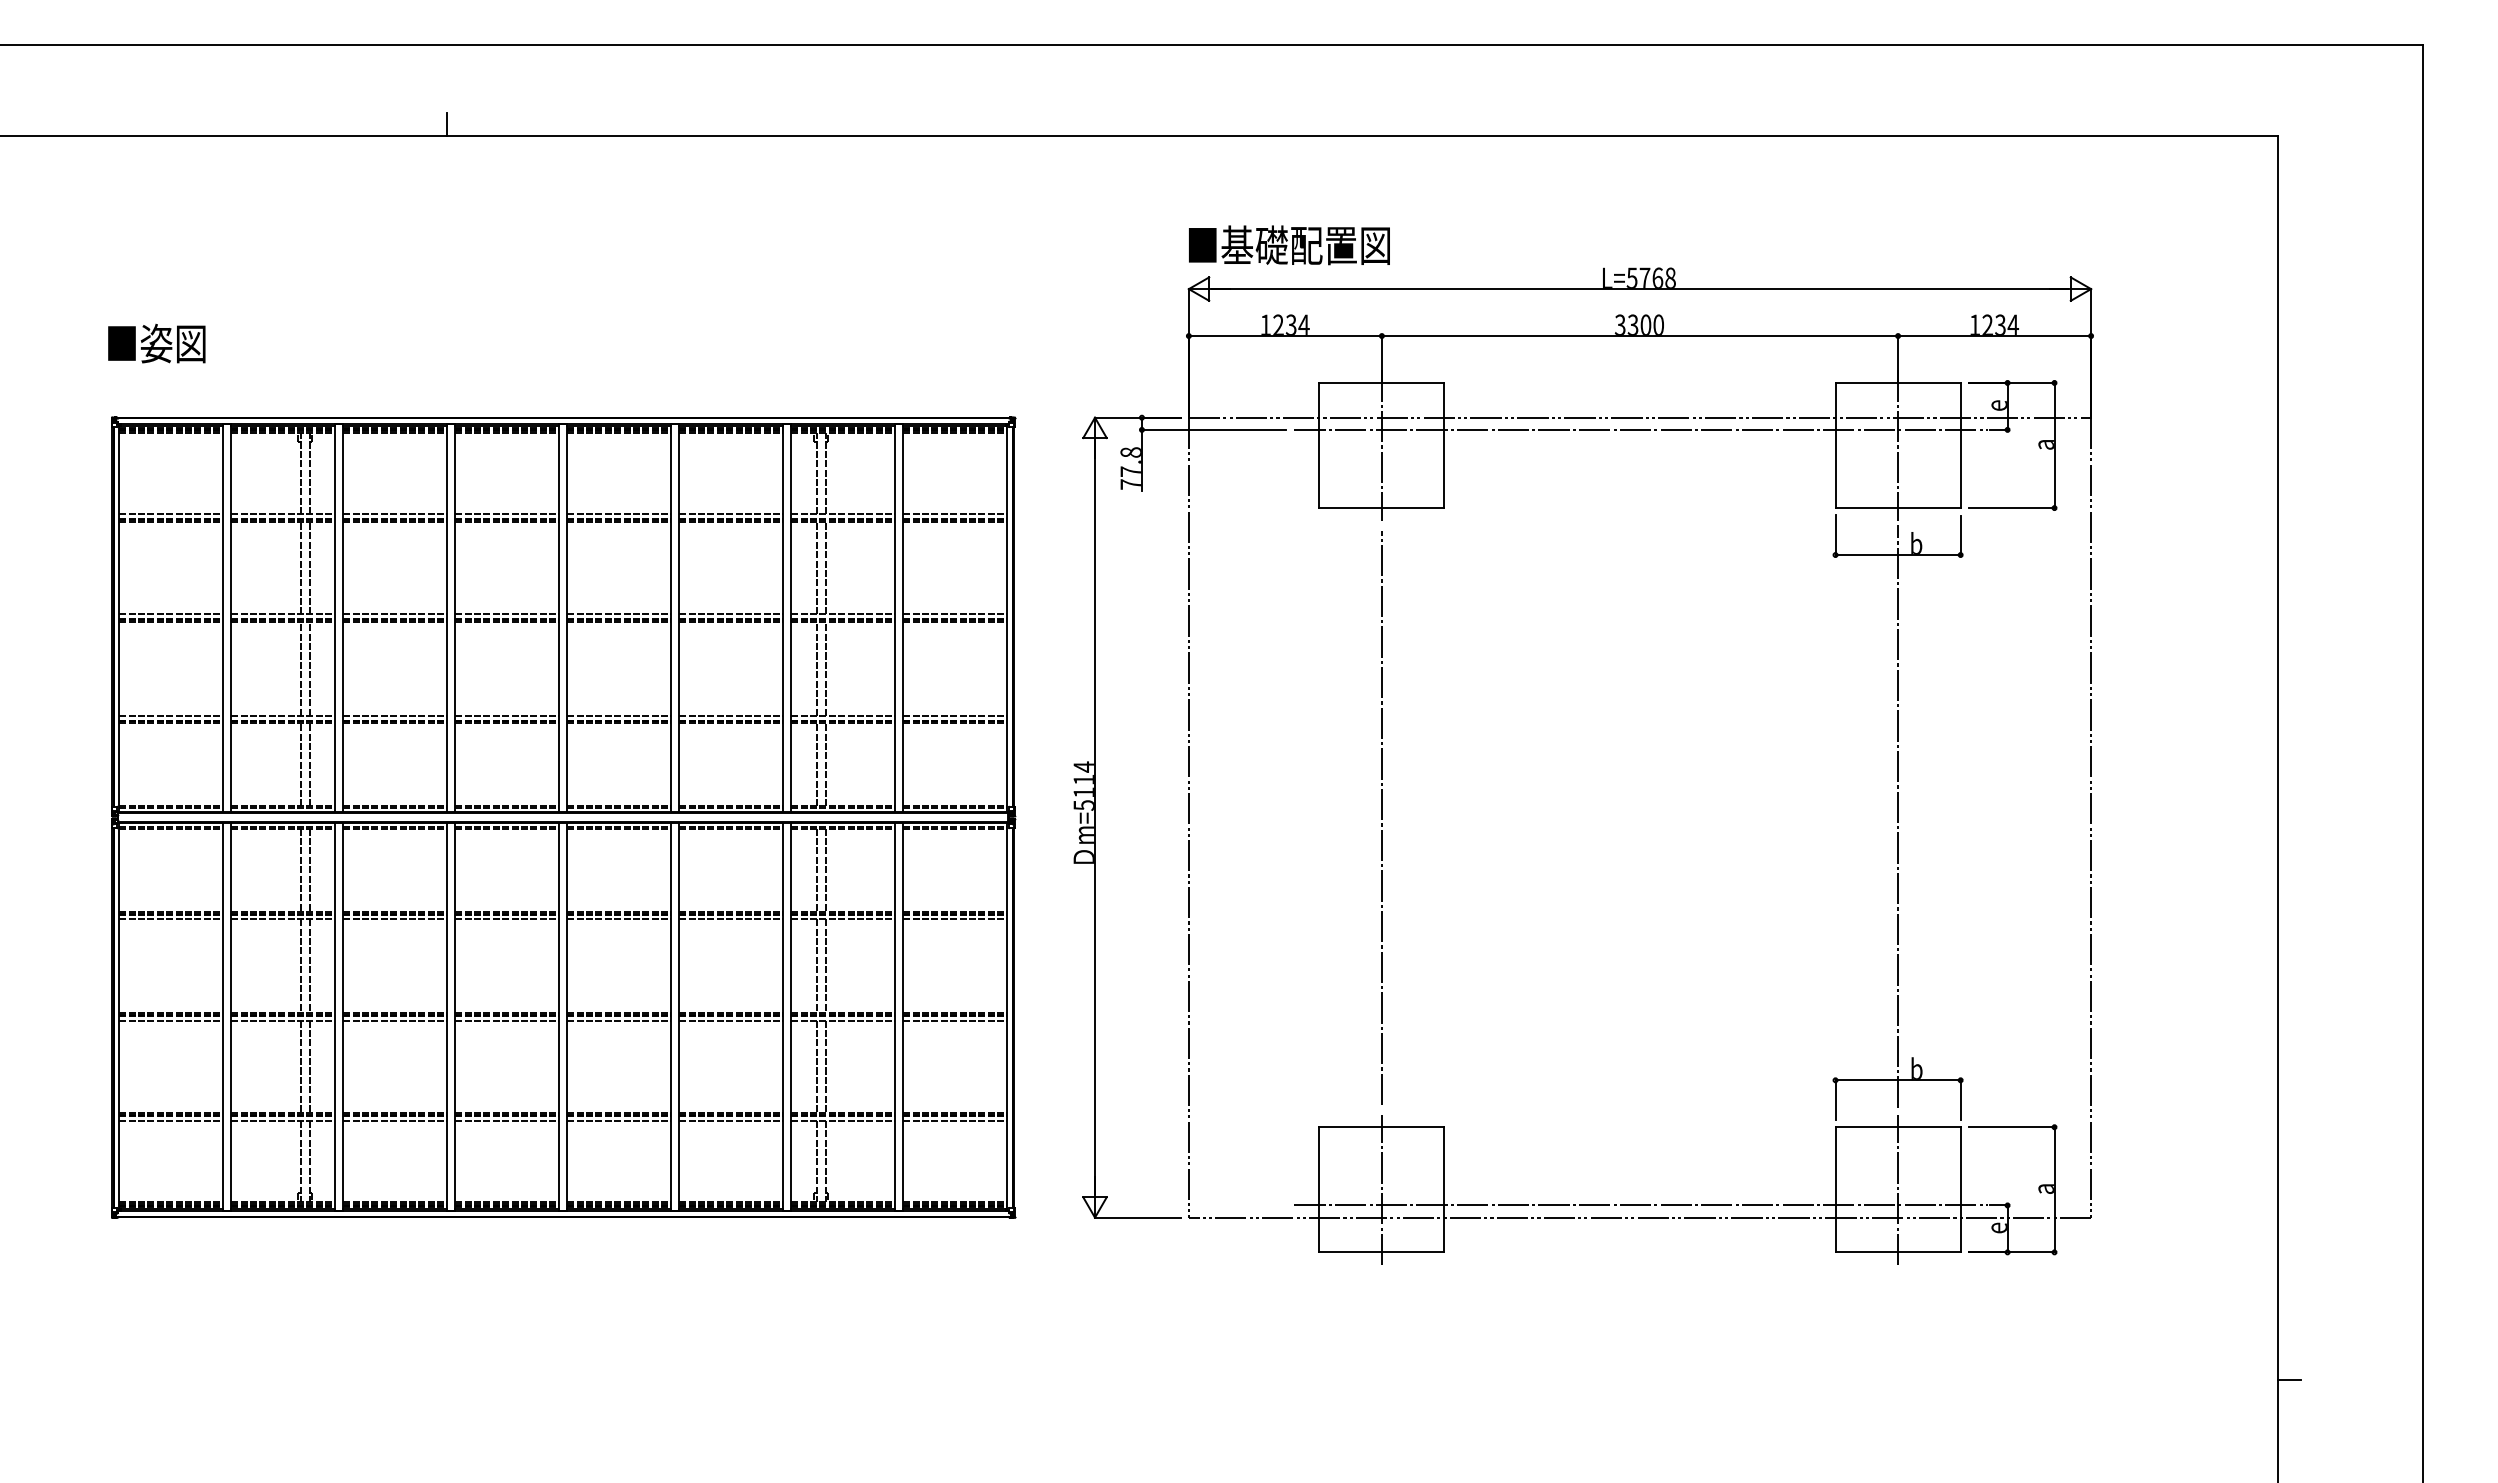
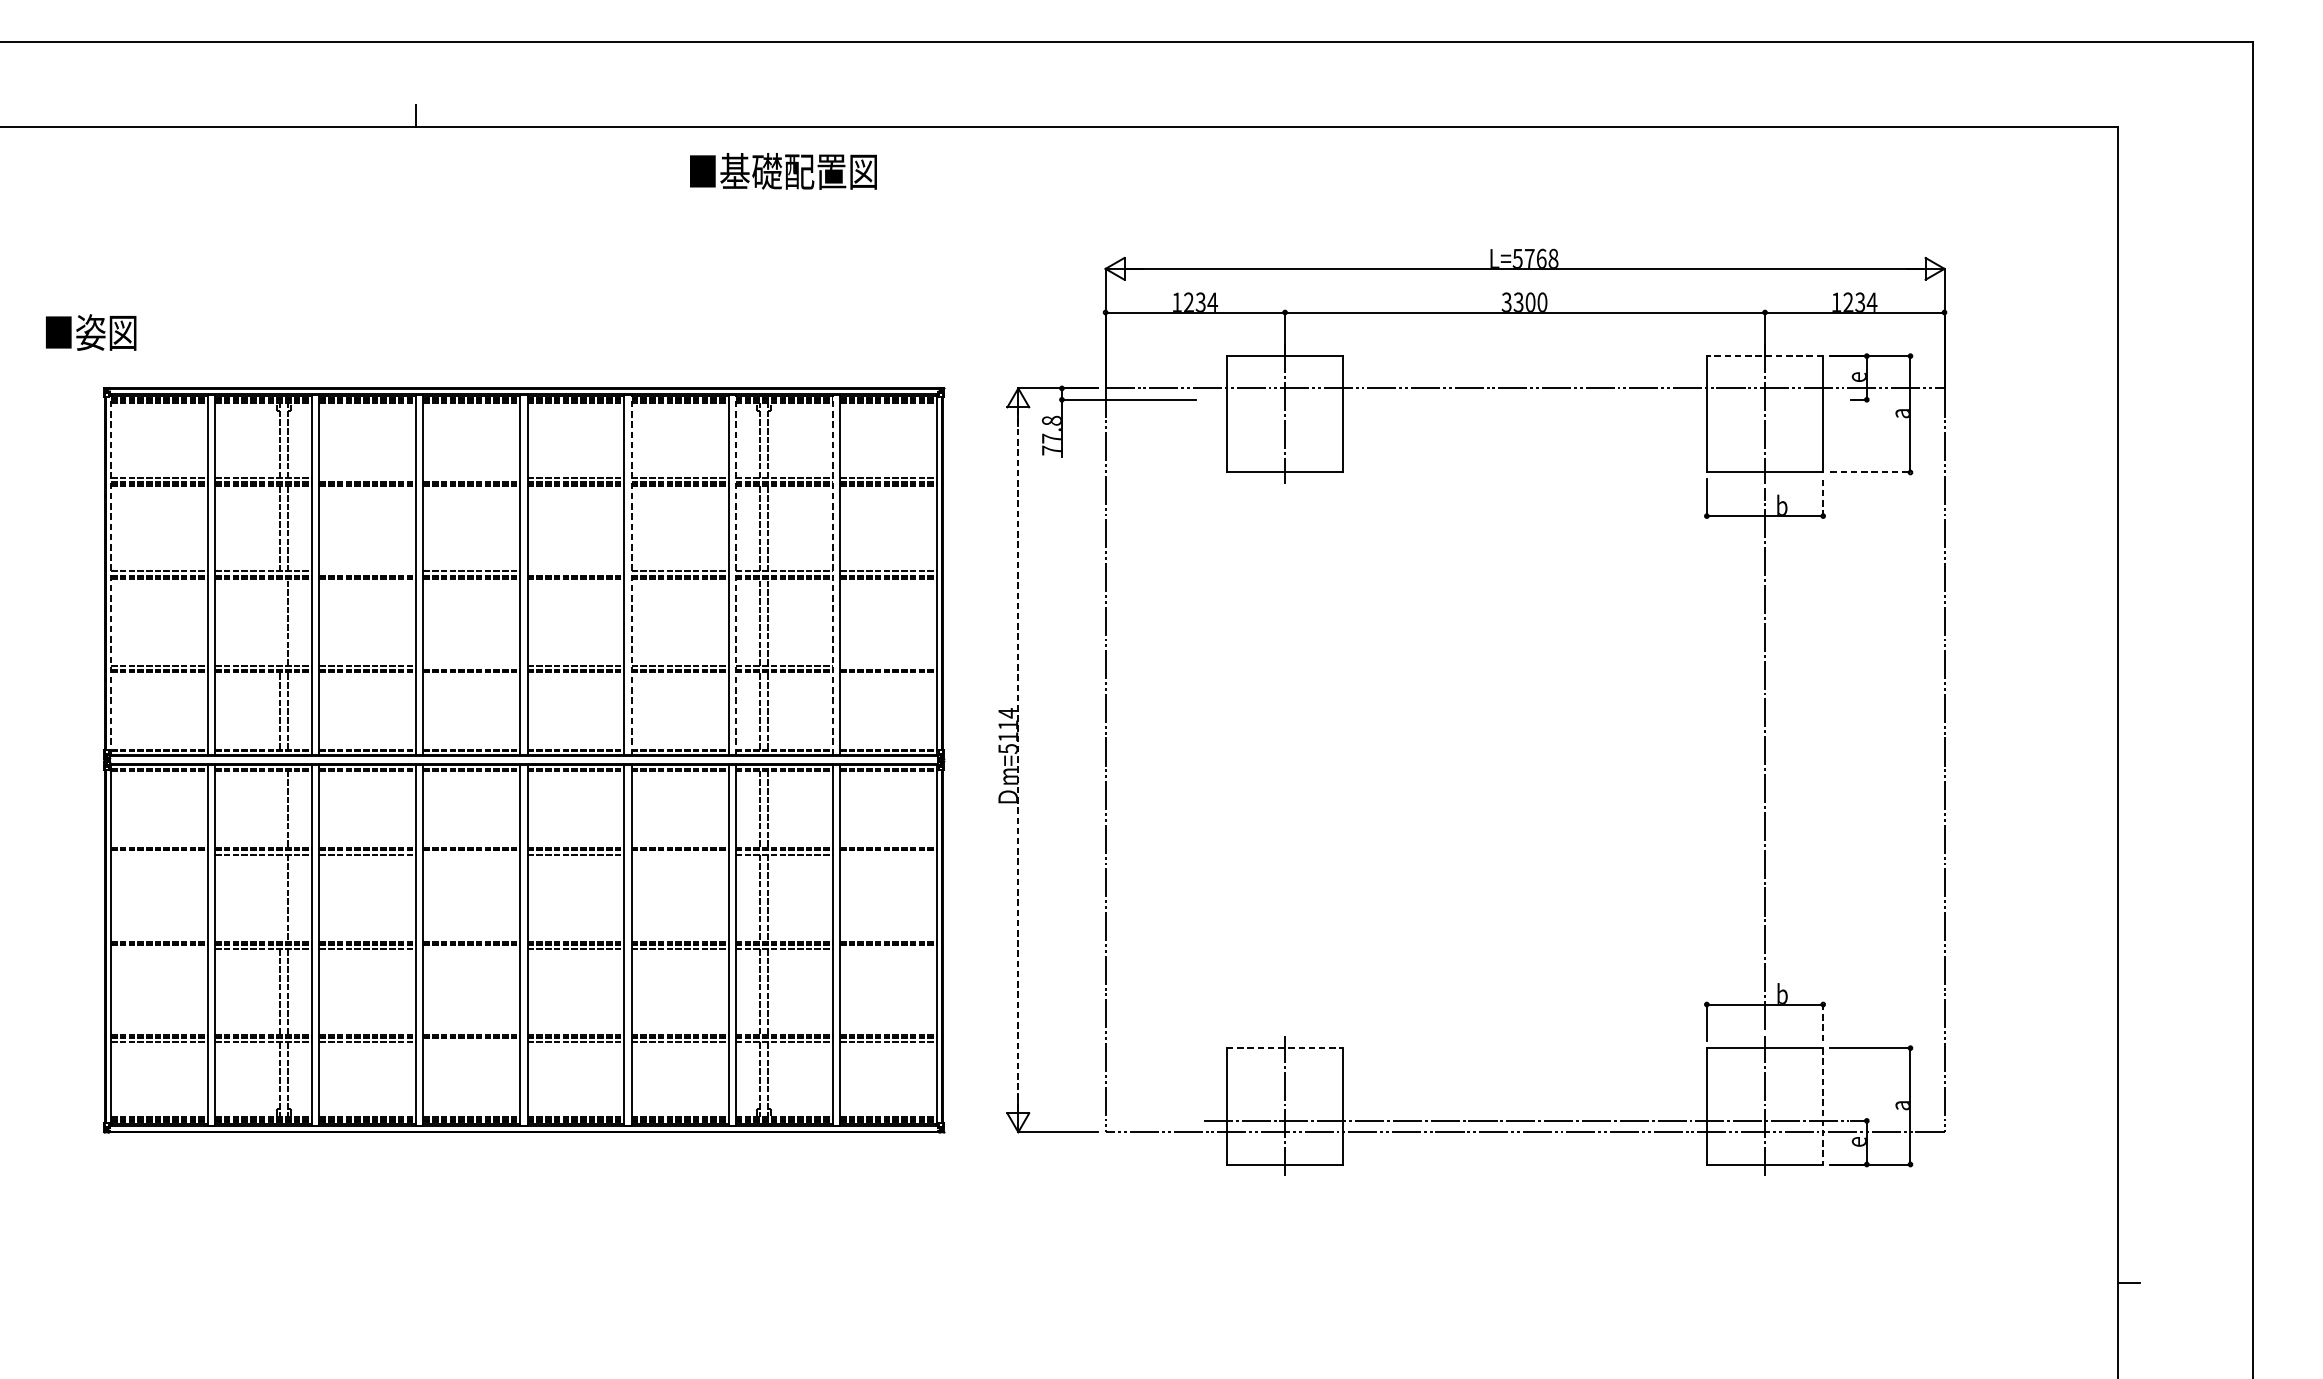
text: (1289, 245) -> (783, 171), moved
text: (156, 343) -> (90, 332), moved
line: (1898, 382) -> (1765, 355), solid -> dashed
line: (1640, 429) -> (1525, 399), removed
line: (2012, 508) -> (1871, 472), solid -> dashed
line: (395, 514) -> (367, 478), removed
line: (507, 514) -> (472, 478), removed
line: (1960, 535) -> (1823, 497), solid -> dashed
line: (395, 614) -> (367, 571), removed
line: (619, 614) -> (576, 571), removed
line: (119, 618) -> (111, 575), solid -> dashed
line: (679, 618) -> (631, 575), solid -> dashed
line: (791, 618) -> (736, 575), solid -> dashed
line: (895, 618) -> (832, 575), solid -> dashed
line: (301, 668) -> (280, 621), removed
line: (507, 715) -> (472, 665), removed
line: (955, 715) -> (888, 665), removed
line: (1095, 817) -> (1018, 760), solid -> dashed
line: (1381, 817) -> (1284, 760), removed
line: (301, 869) -> (280, 808), removed
line: (171, 919) -> (159, 855), removed
line: (507, 919) -> (472, 855), removed
line: (731, 919) -> (680, 855), removed
line: (955, 919) -> (888, 855), removed
line: (301, 965) -> (280, 897), removed
line: (171, 1020) -> (159, 948), removed
line: (507, 1020) -> (472, 948), removed
line: (955, 1020) -> (888, 948), removed
line: (1960, 1099) -> (1823, 1022), solid -> dashed
line: (507, 1120) -> (472, 1041), removed
line: (1381, 1127) -> (1284, 1048), solid -> dashed
line: (1960, 1189) -> (1823, 1106), solid -> dashed

